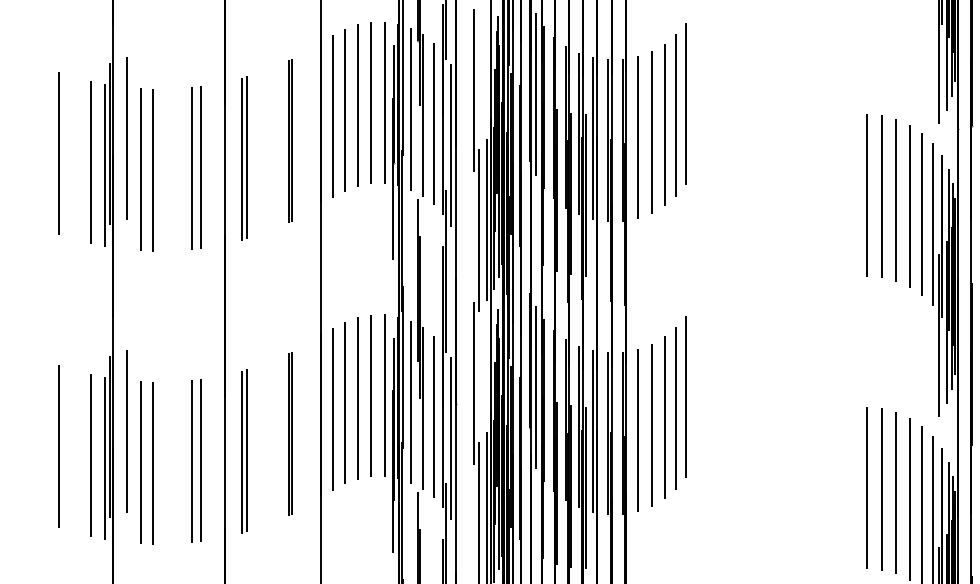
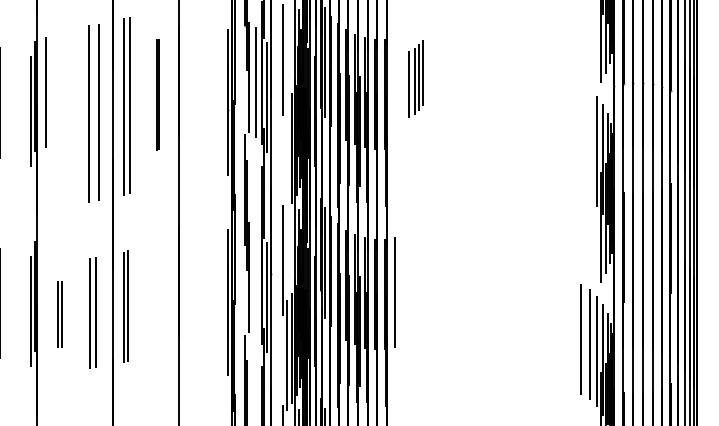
line: (371, 102) -> (213, 68), removed
line: (385, 102) -> (222, 68), removed
line: (357, 104) -> (203, 69), removed
line: (345, 108) -> (195, 72), removed
line: (411, 108) -> (240, 72), removed
line: (333, 116) -> (187, 77), removed
part: (668, 117) -> (416, 78), size x0.6
line: (638, 136) -> (395, 91), removed
part: (243, 158) -> (125, 106), size x1.6
line: (90, 161) -> (21, 108), removed
part: (194, 167) -> (92, 112), size x1.6
line: (140, 168) -> (55, 113), removed
line: (152, 170) -> (63, 114), removed
line: (866, 195) -> (551, 131), removed
line: (881, 195) -> (561, 131), removed
line: (895, 199) -> (571, 134), removed
line: (910, 205) -> (581, 138), removed
line: (922, 214) -> (589, 144), removed
line: (478, 230) -> (286, 155), removed
line: (371, 395) -> (213, 268), removed
line: (385, 395) -> (222, 268), removed
line: (357, 397) -> (203, 269), removed
line: (411, 401) -> (240, 272), removed
line: (345, 403) -> (195, 273), removed
line: (333, 408) -> (187, 277), removed
part: (668, 410) -> (416, 278), removed
line: (433, 416) -> (255, 282), removed
line: (127, 430) -> (46, 292), removed
line: (289, 433) -> (157, 294), removed
line: (90, 455) -> (21, 309), removed
part: (146, 463) -> (59, 314), size x0.6
line: (866, 487) -> (551, 331), removed
line: (881, 489) -> (561, 332), removed
line: (895, 492) -> (571, 334), removed

